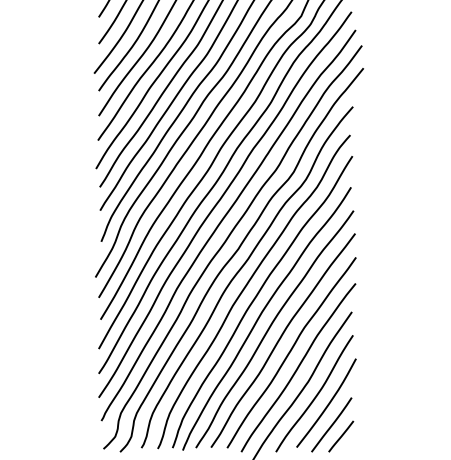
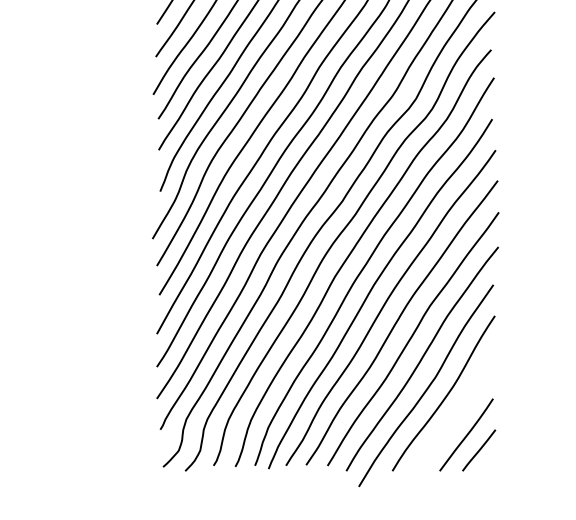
curve: (328, 402) -> (462, 405), removed

